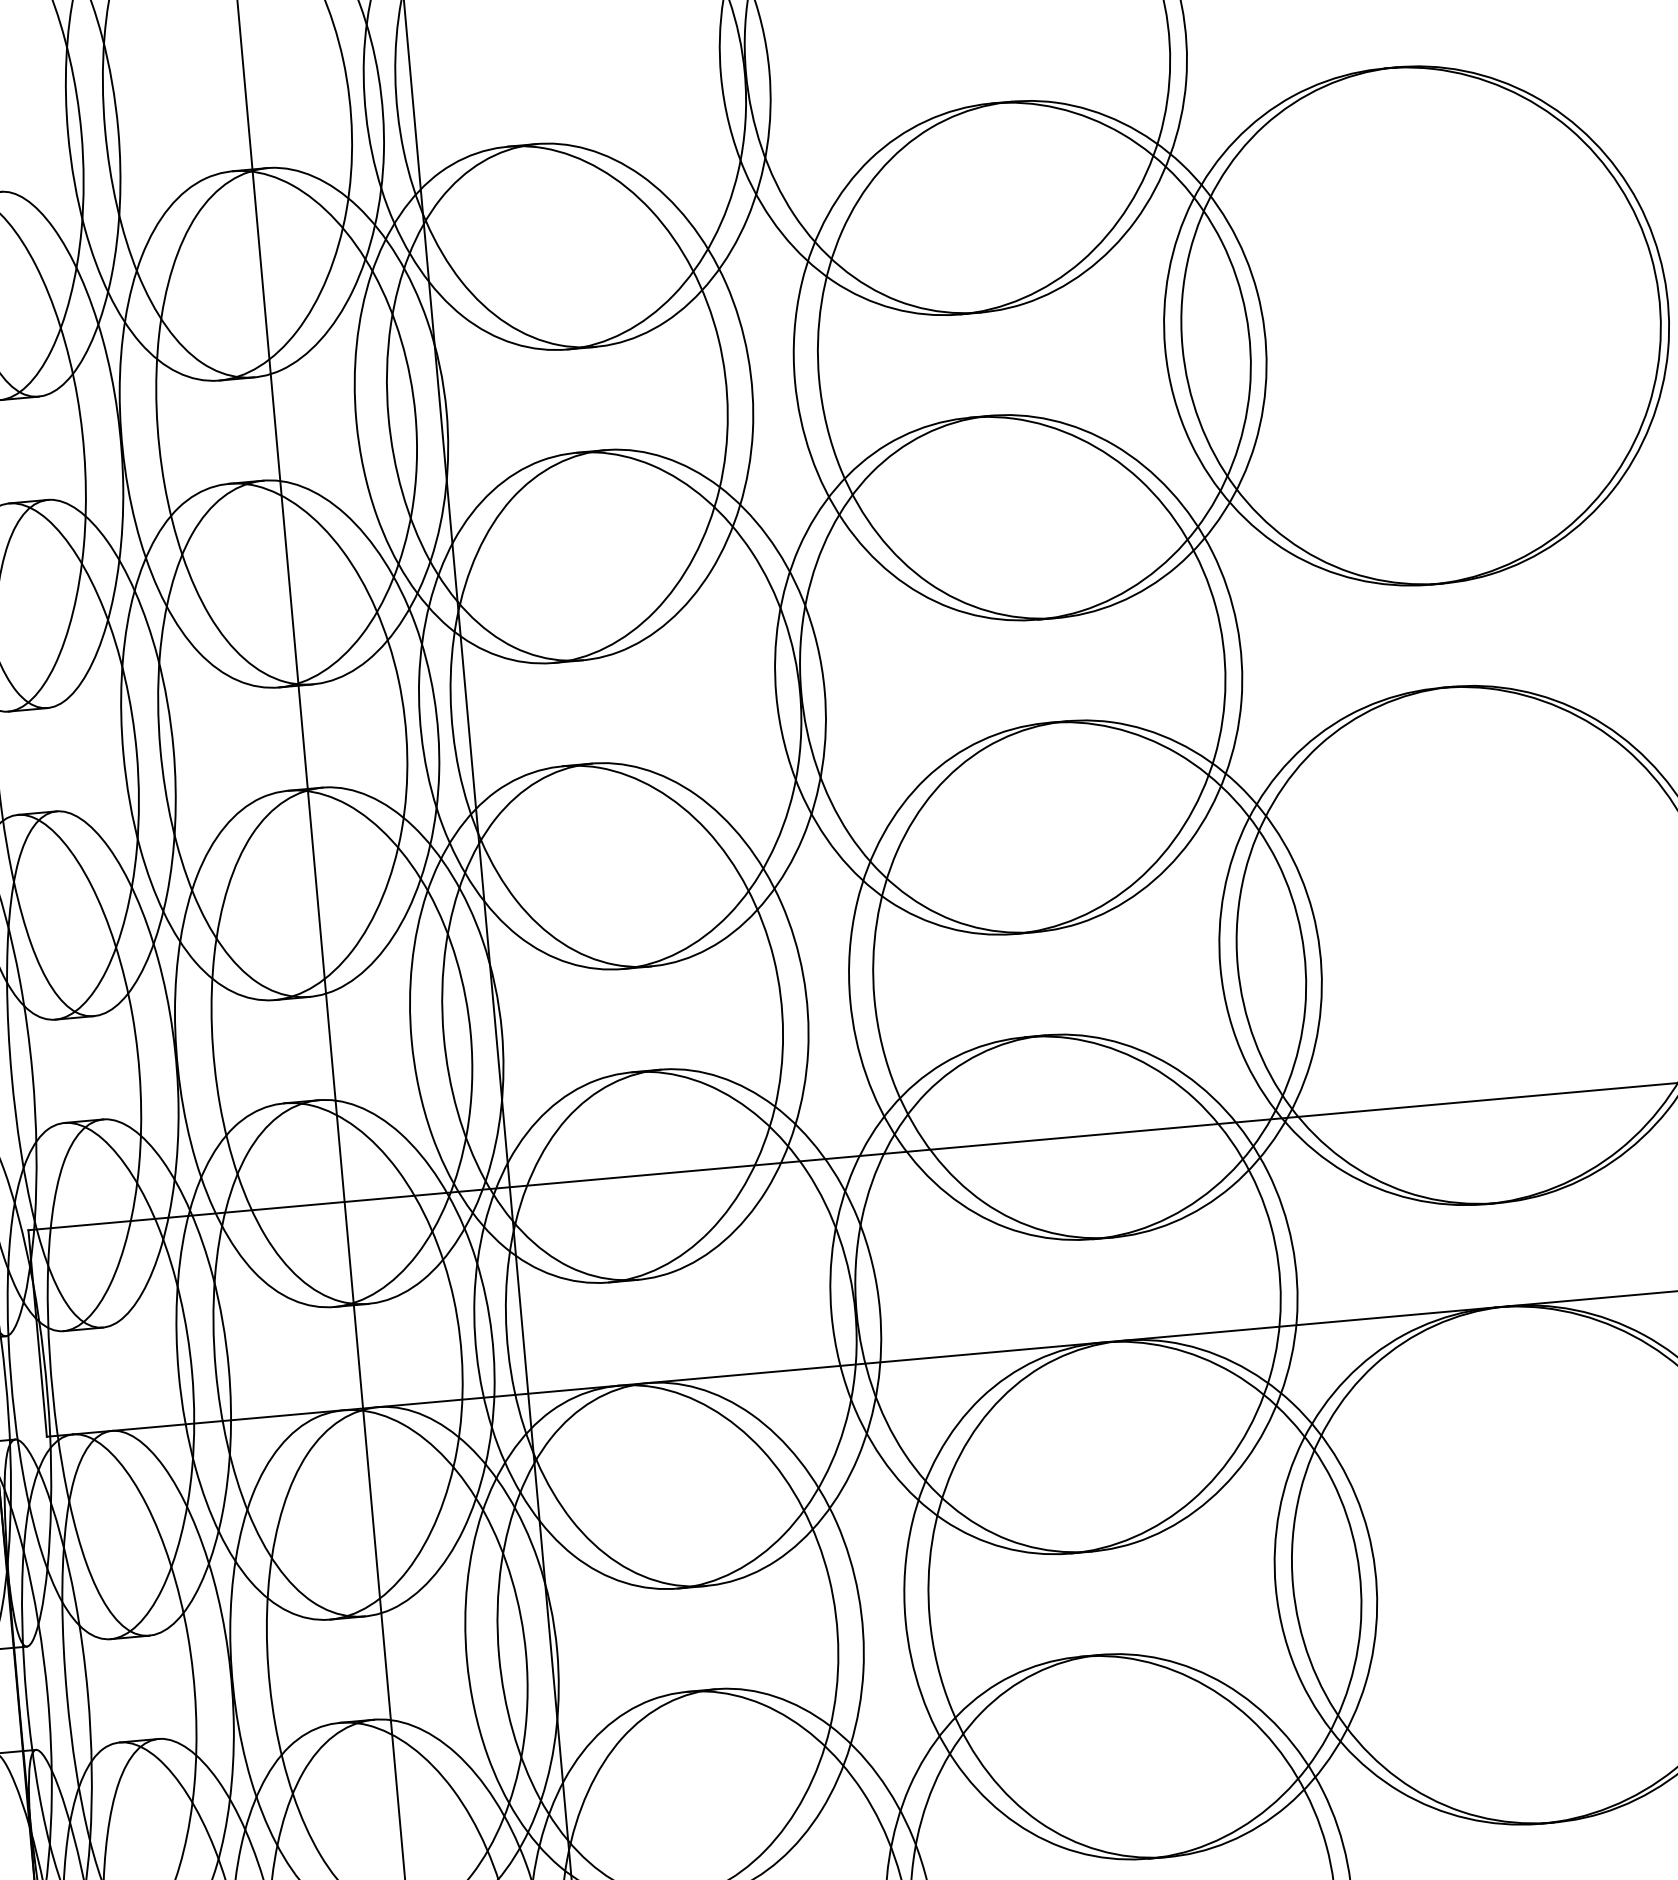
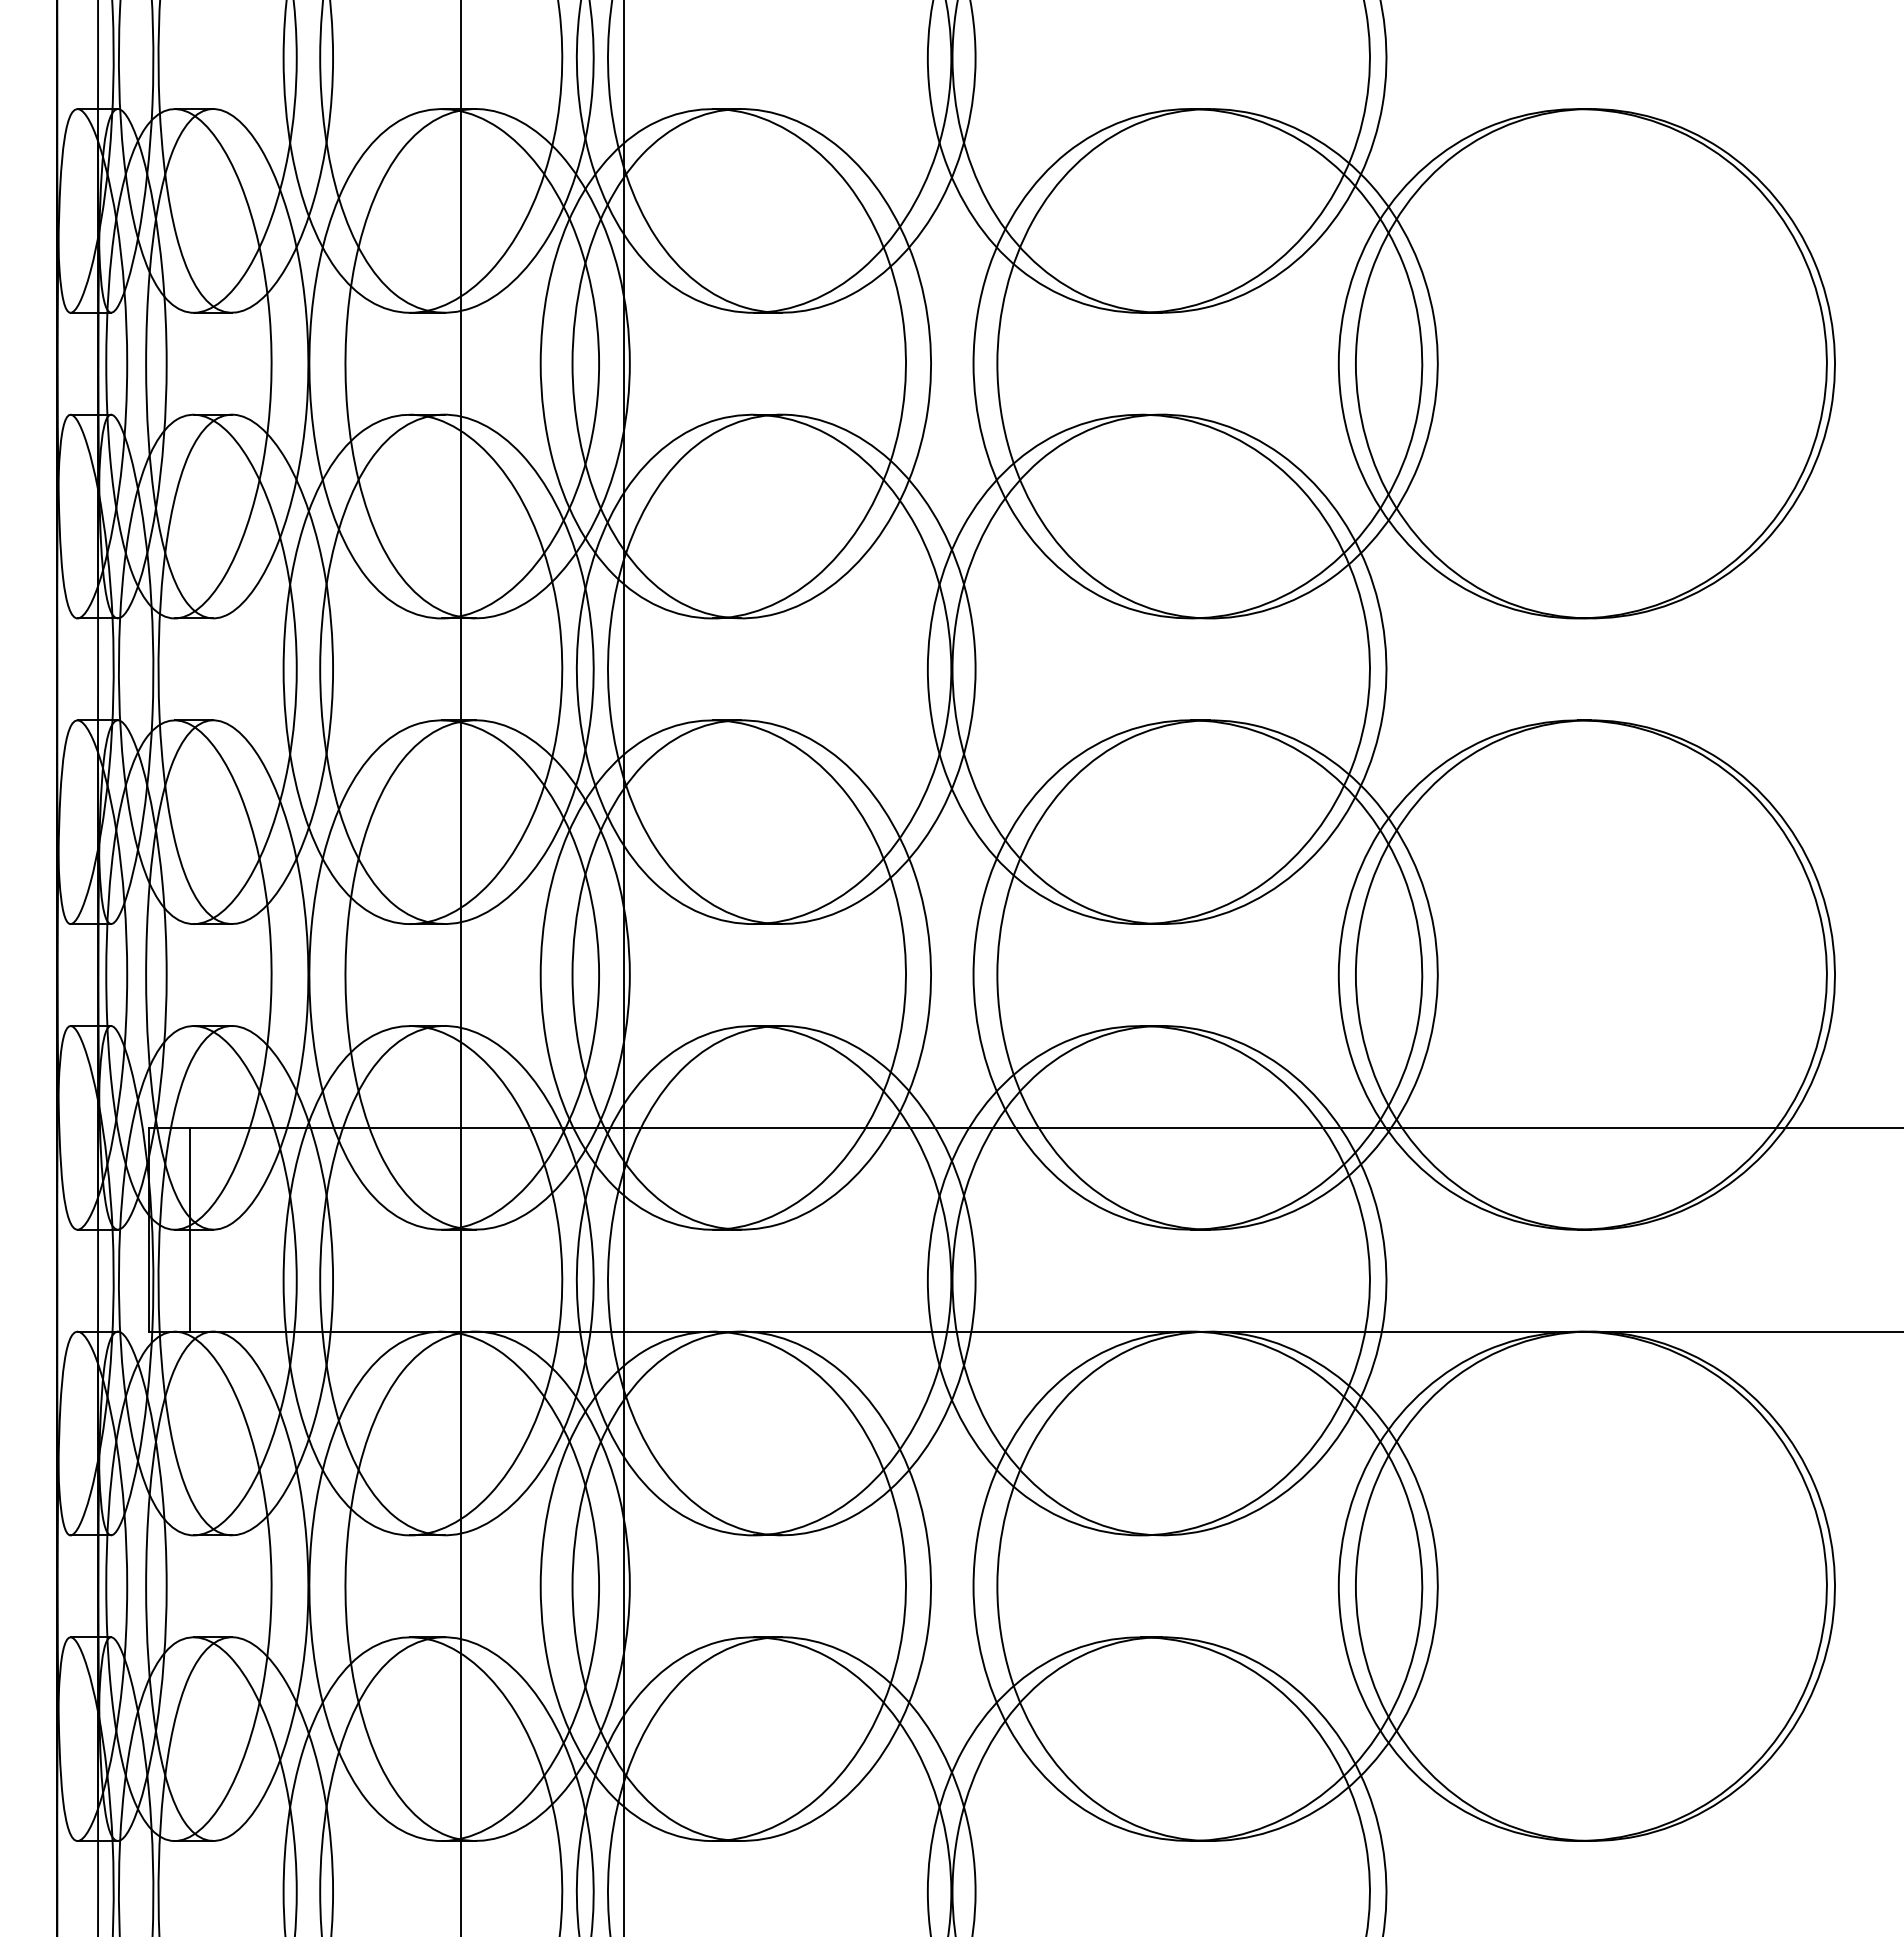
line: (78, 1329) -> (189, 1229), added

